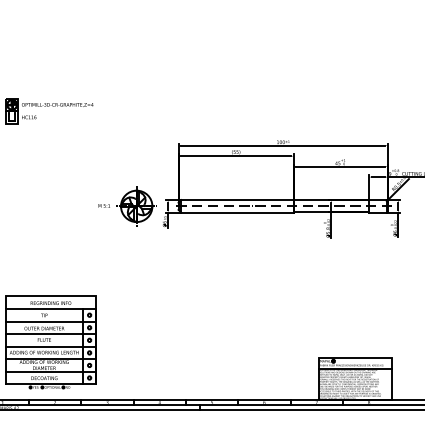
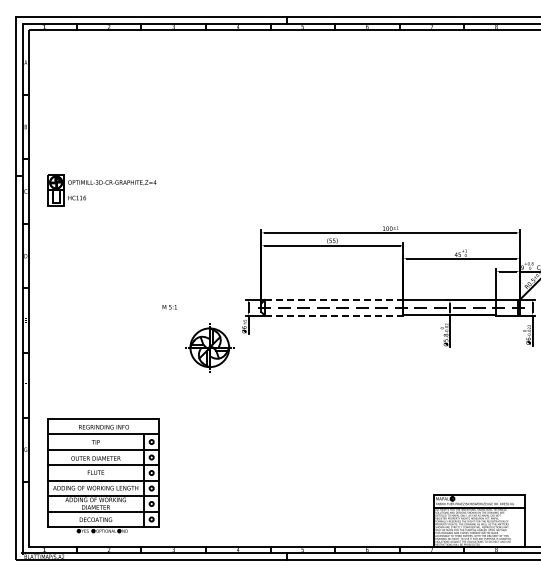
line: (237, 200) -> (334, 300), solid -> dashed
part: (136, 206) -> (209, 347), moved
line: (237, 212) -> (334, 315), solid -> dashed

